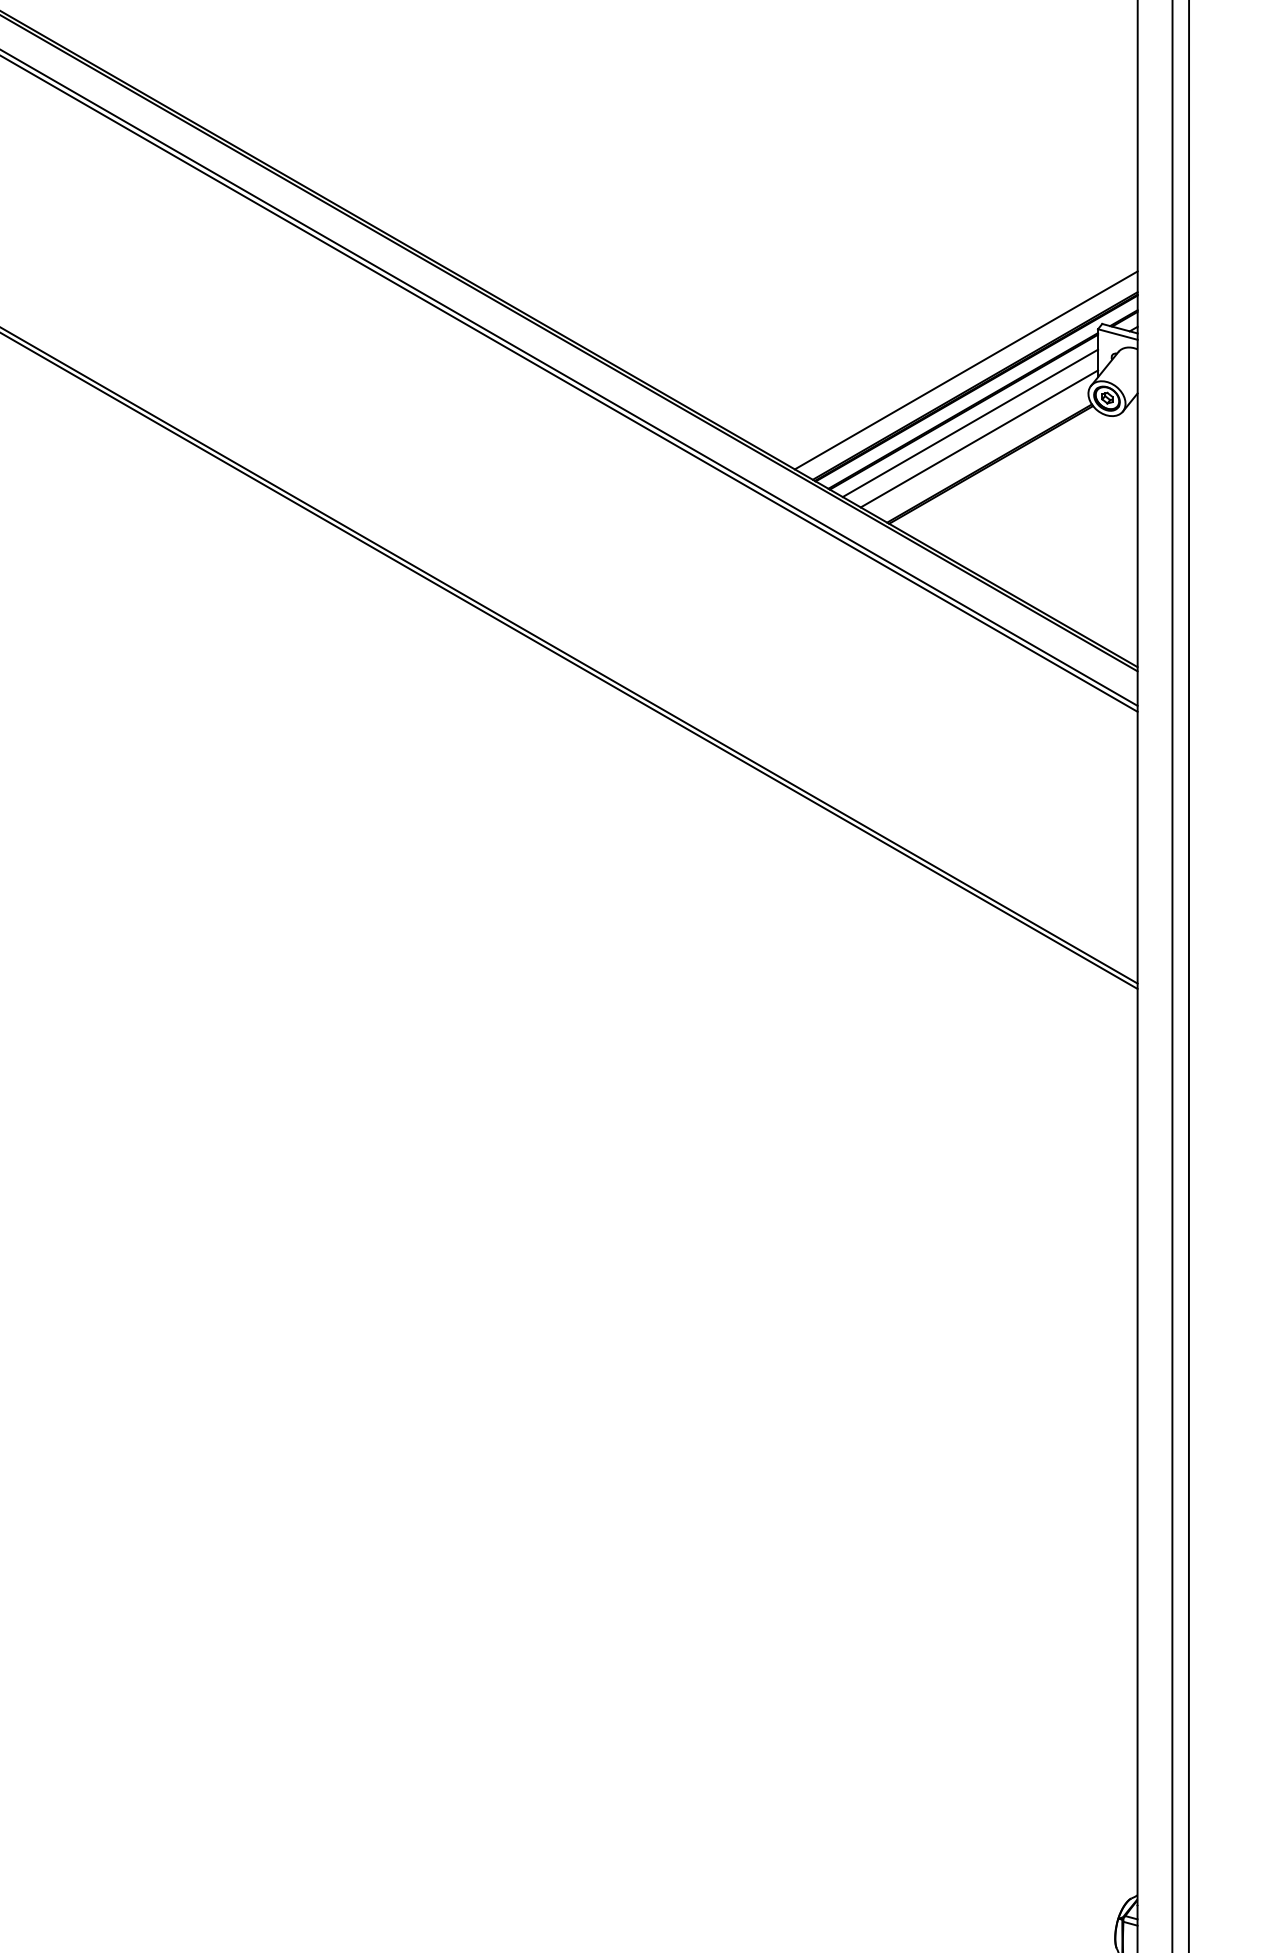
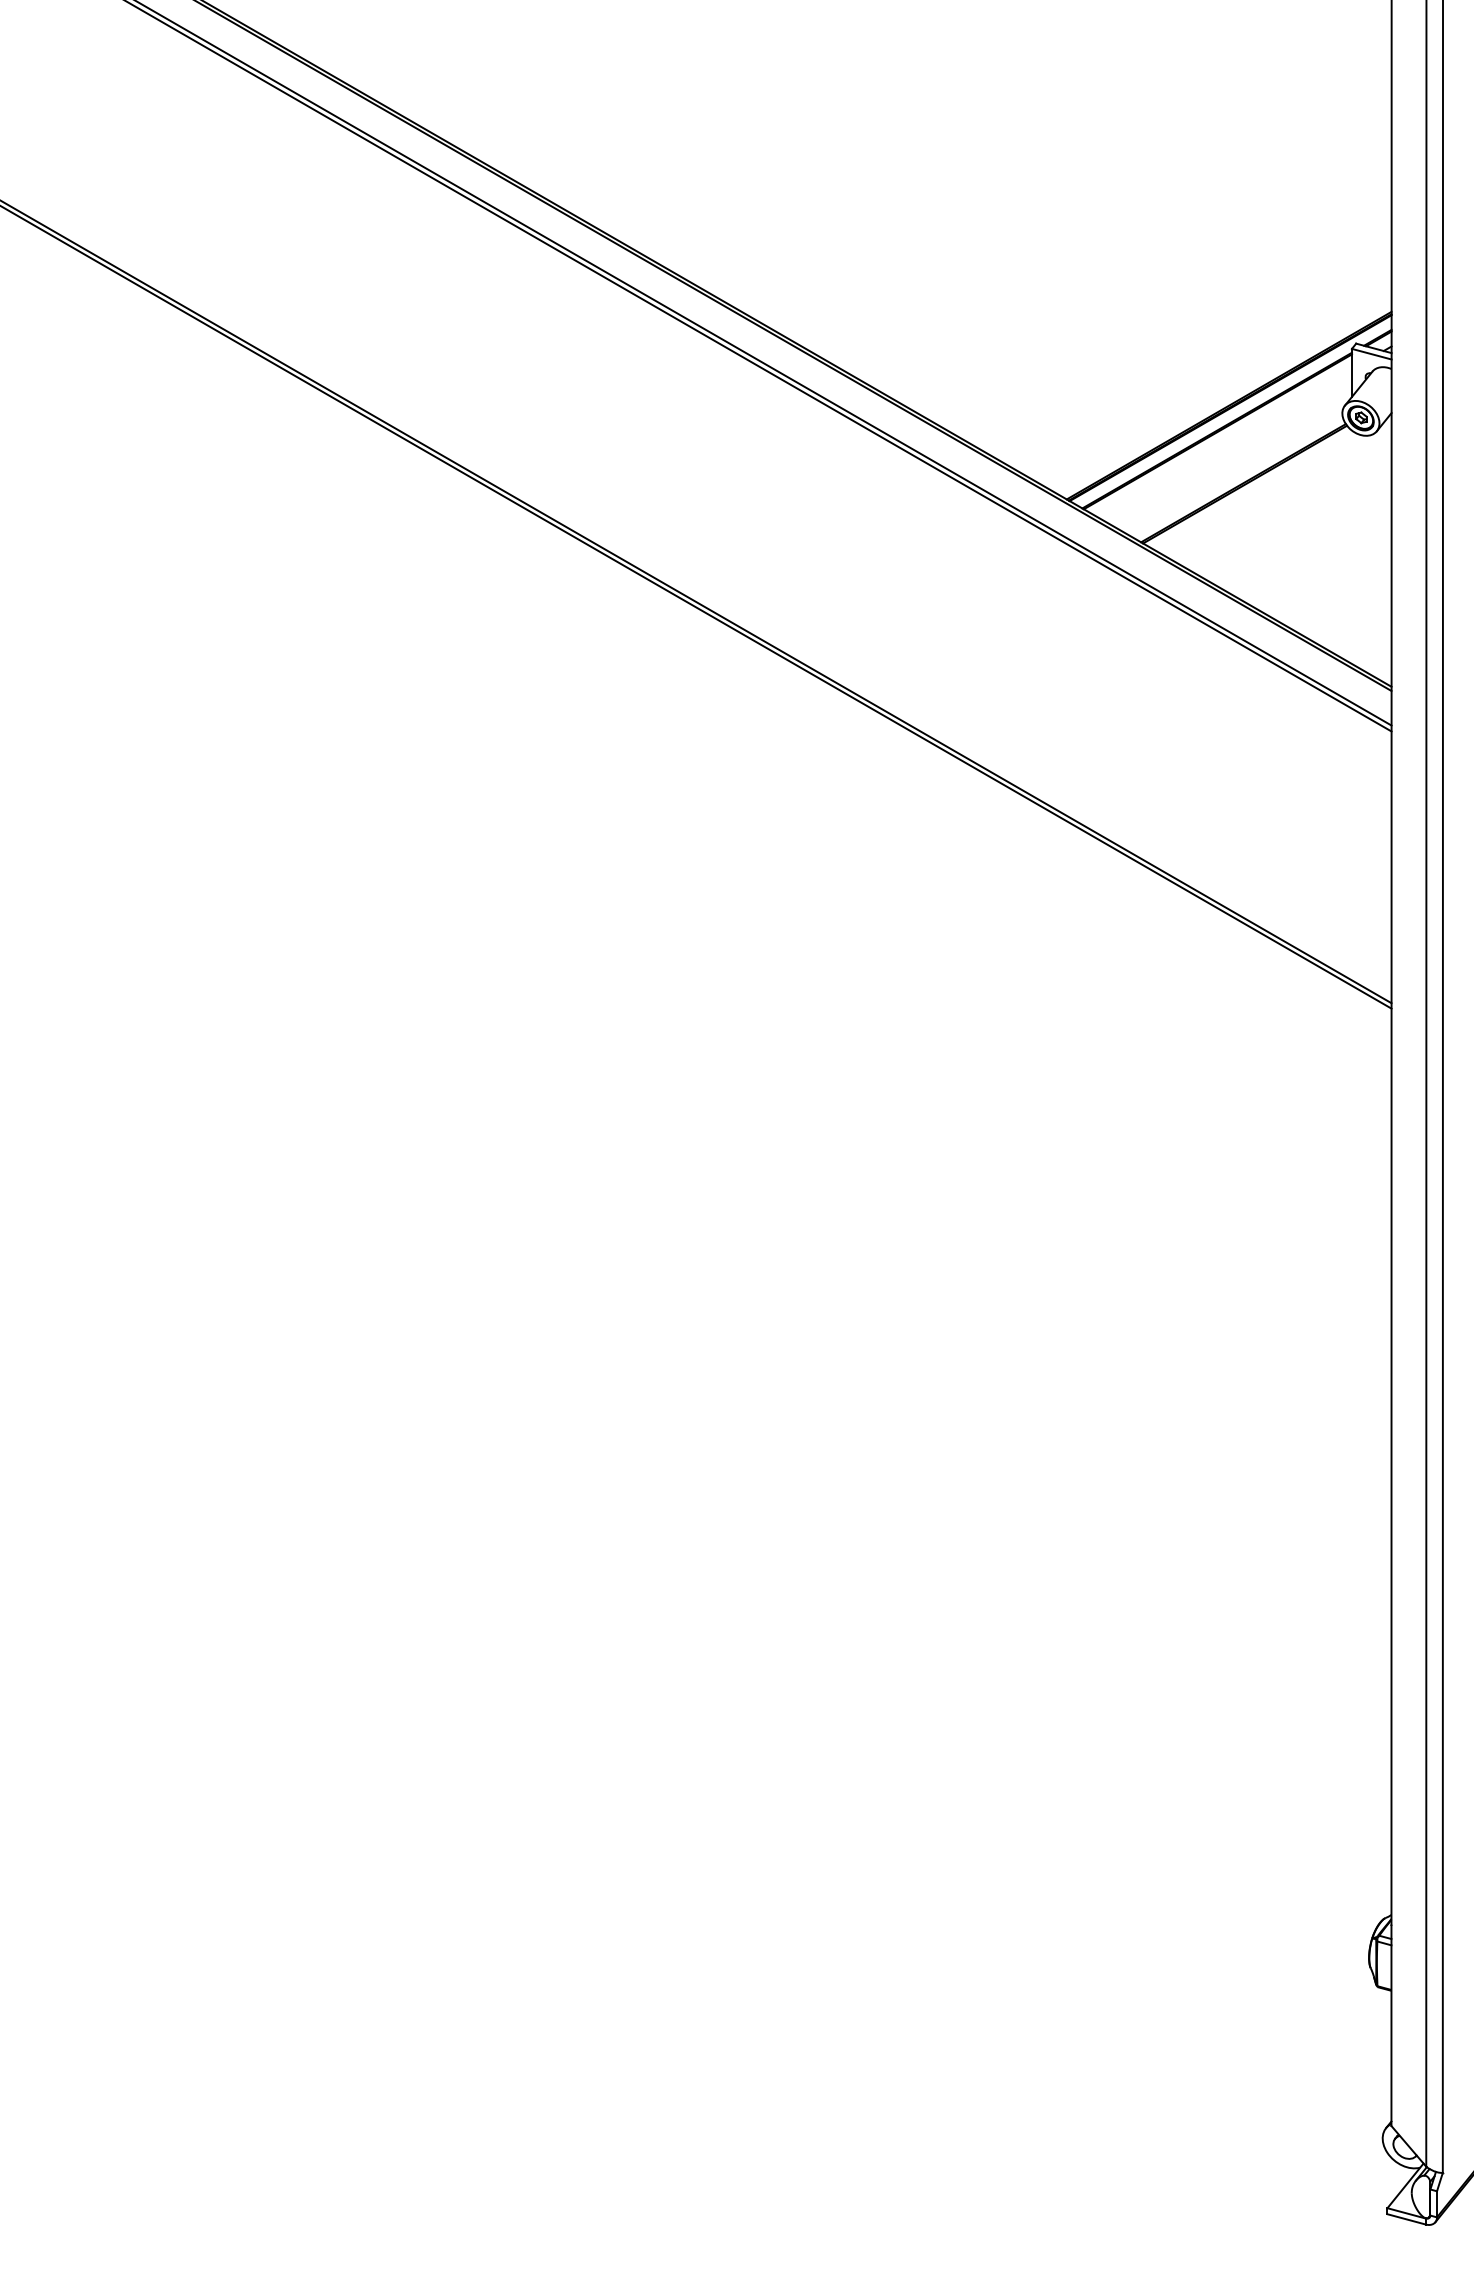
line: (965, 370) -> (1219, 390), removed
line: (969, 422) -> (1223, 442), removed
line: (978, 438) -> (1232, 458), removed

